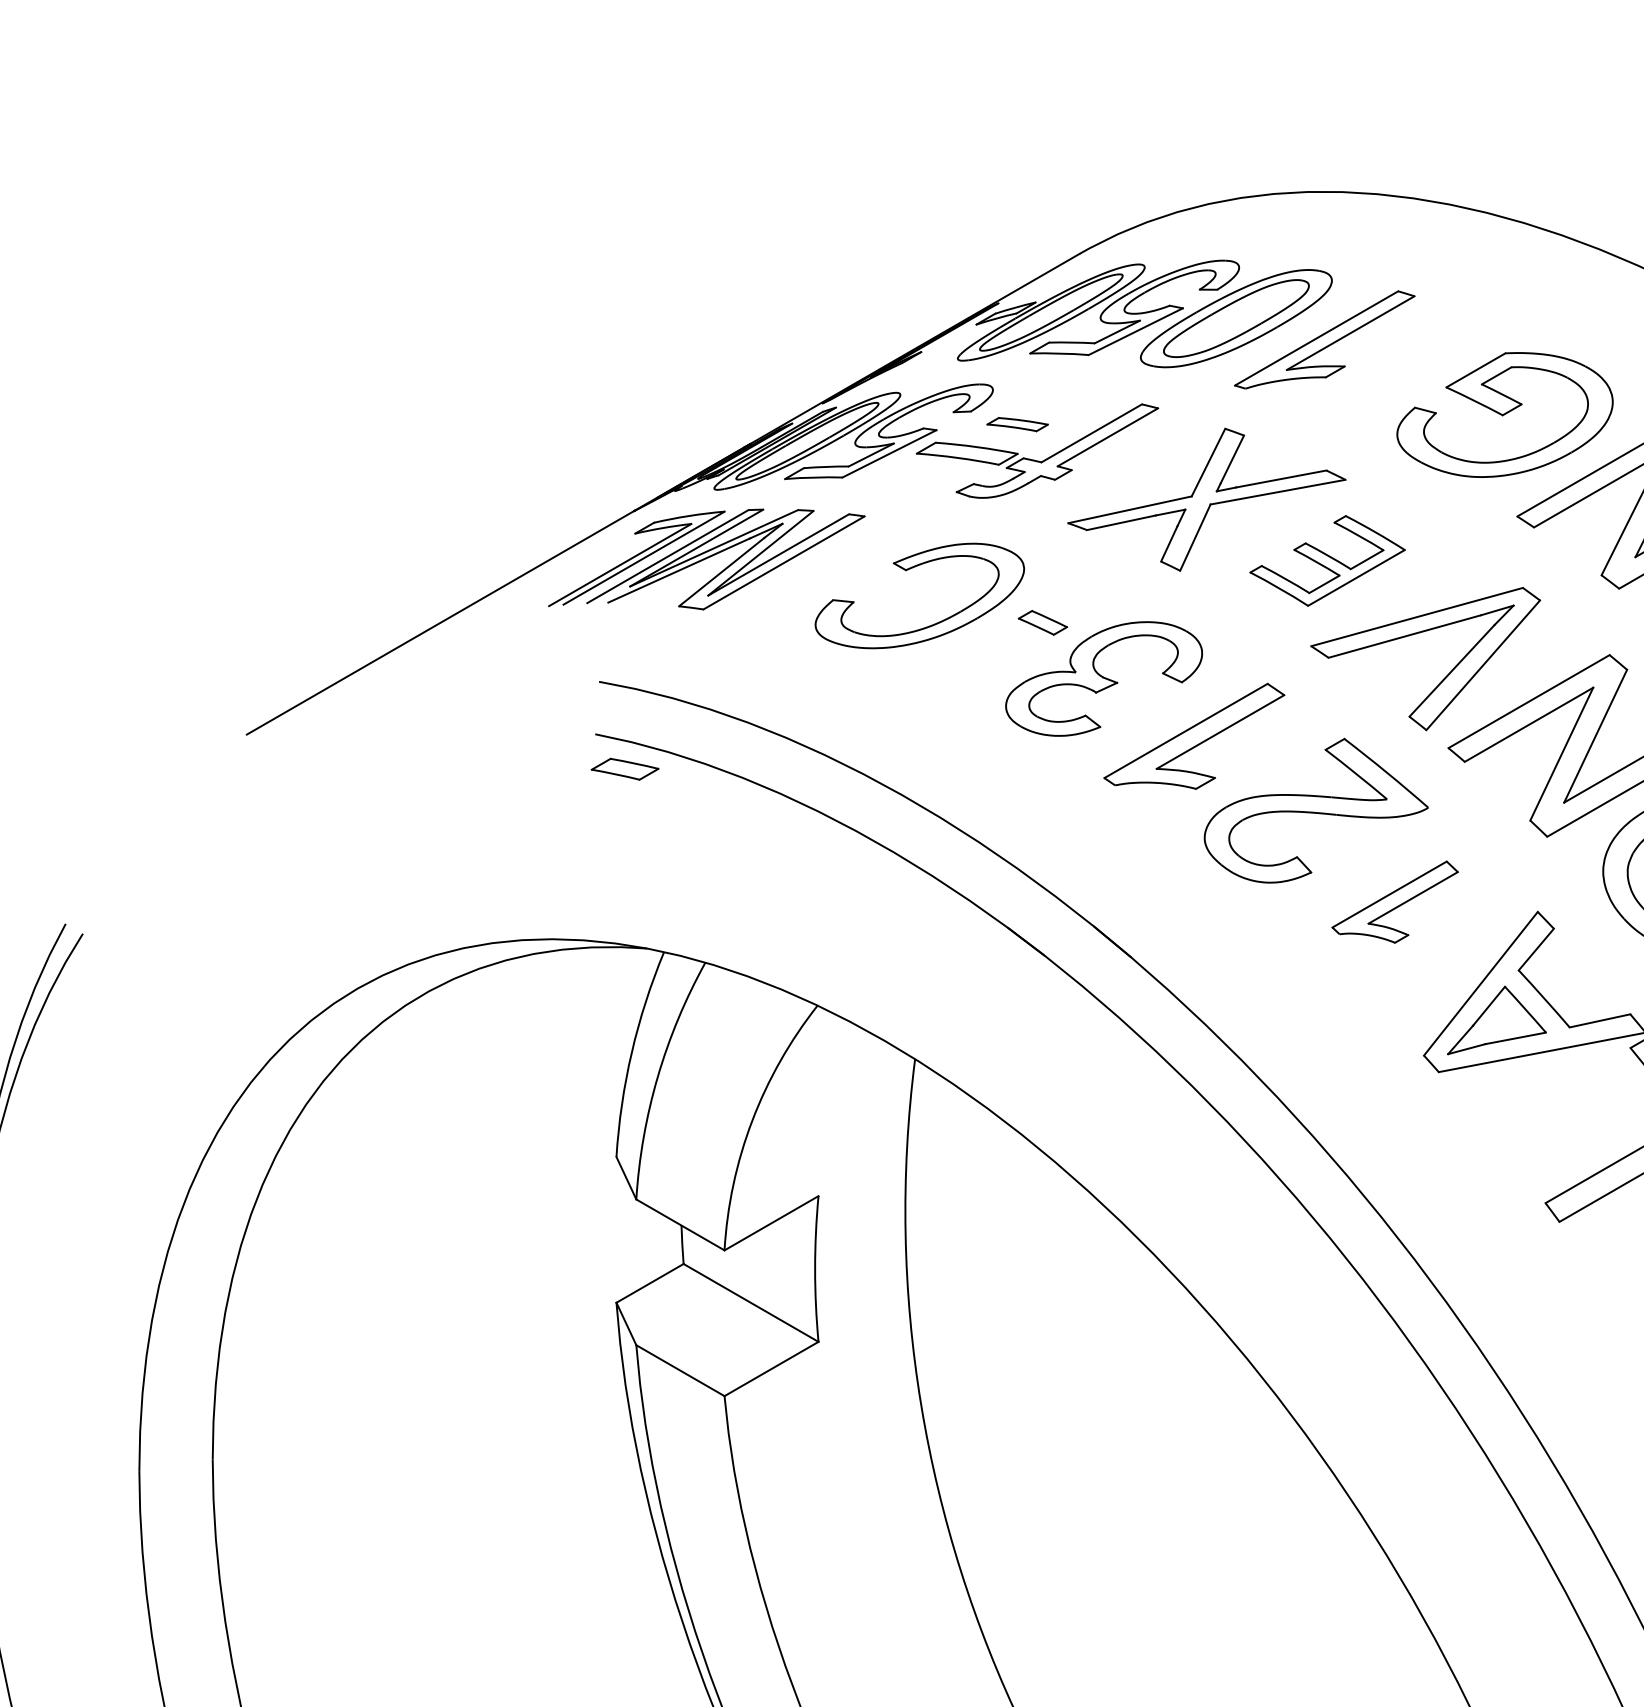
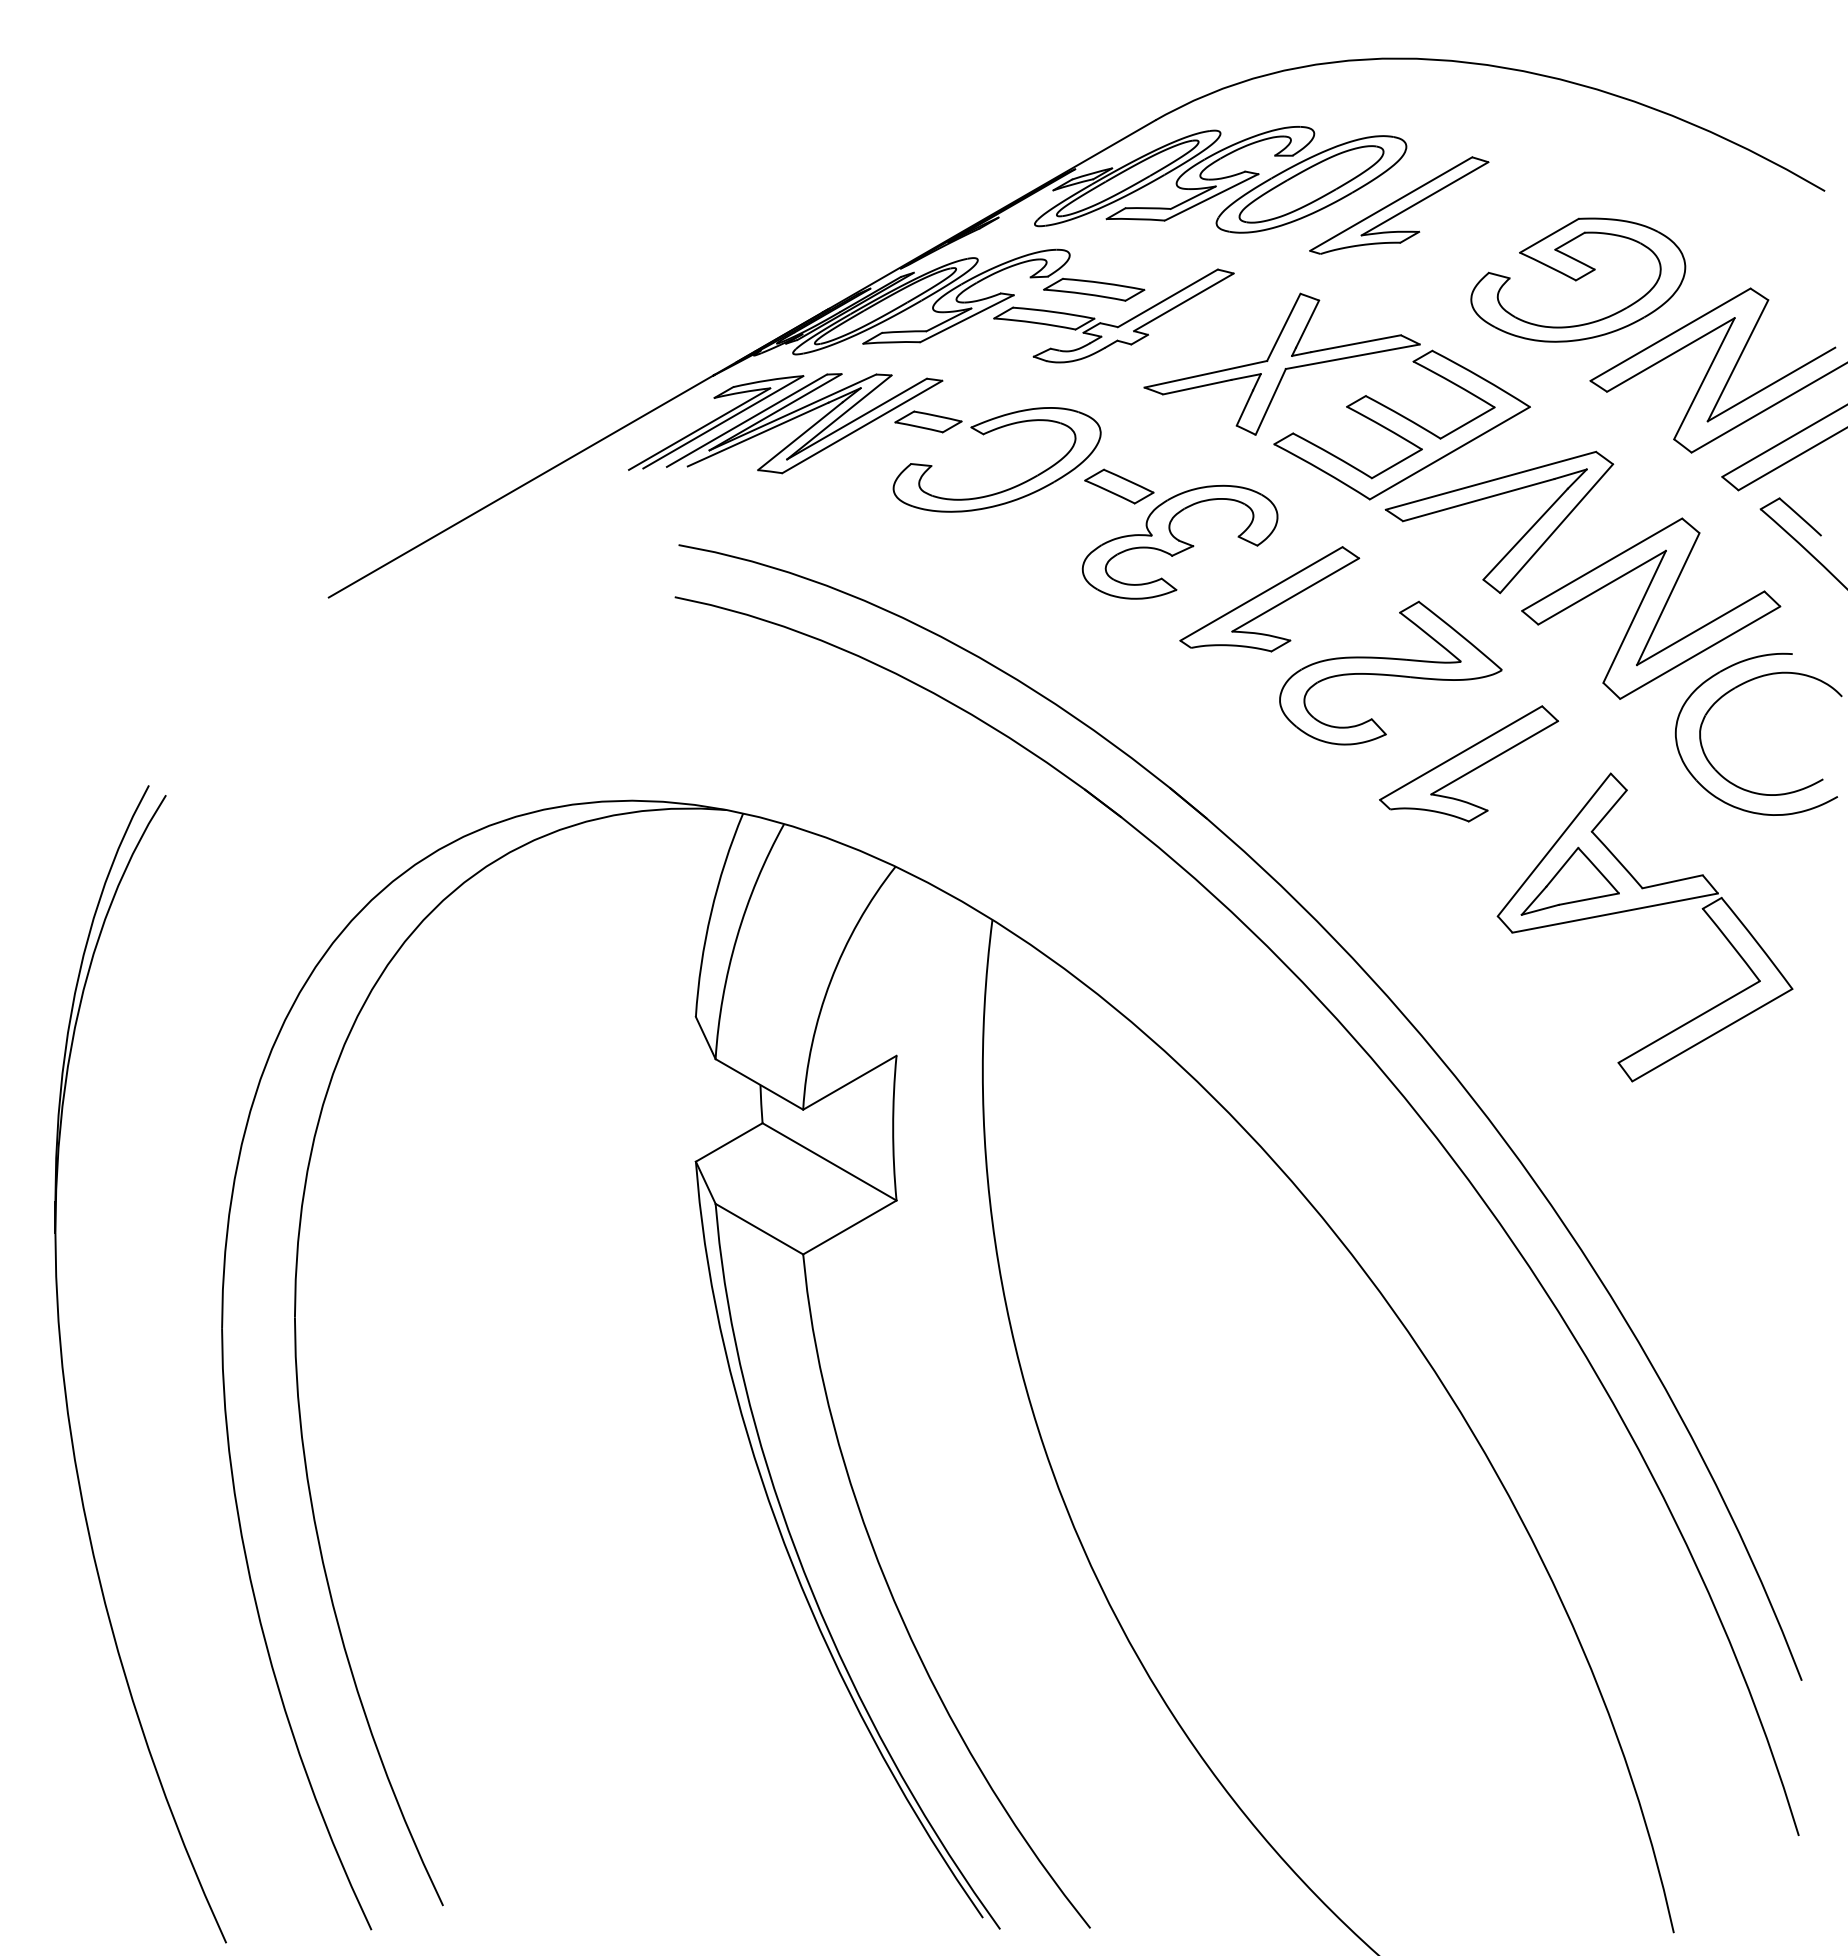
part: (1017, 424) -> (1094, 289), size x1.67
part: (1327, 560) -> (1401, 424), size x1.67
part: (1043, 622) -> (1119, 486), size x1.43
part: (625, 768) -> (928, 421), moved
part: (1395, 901) -> (1469, 763), size x1.43

